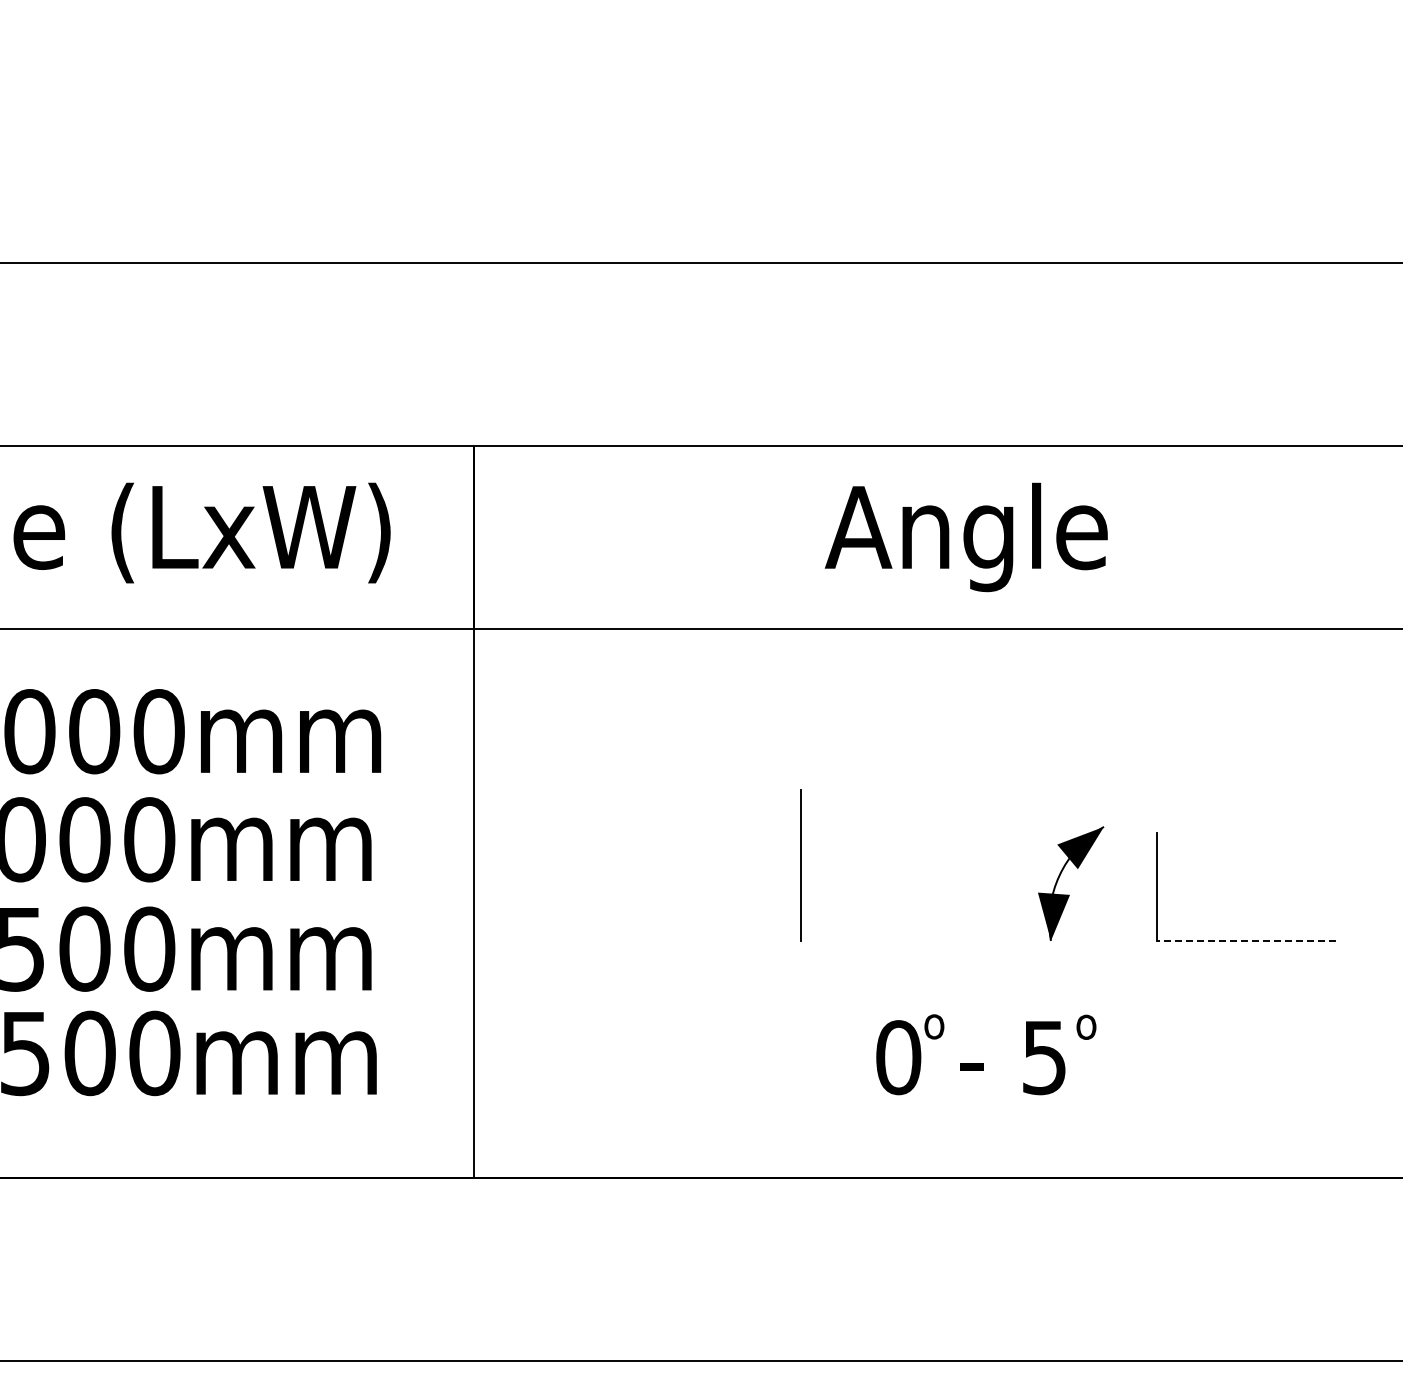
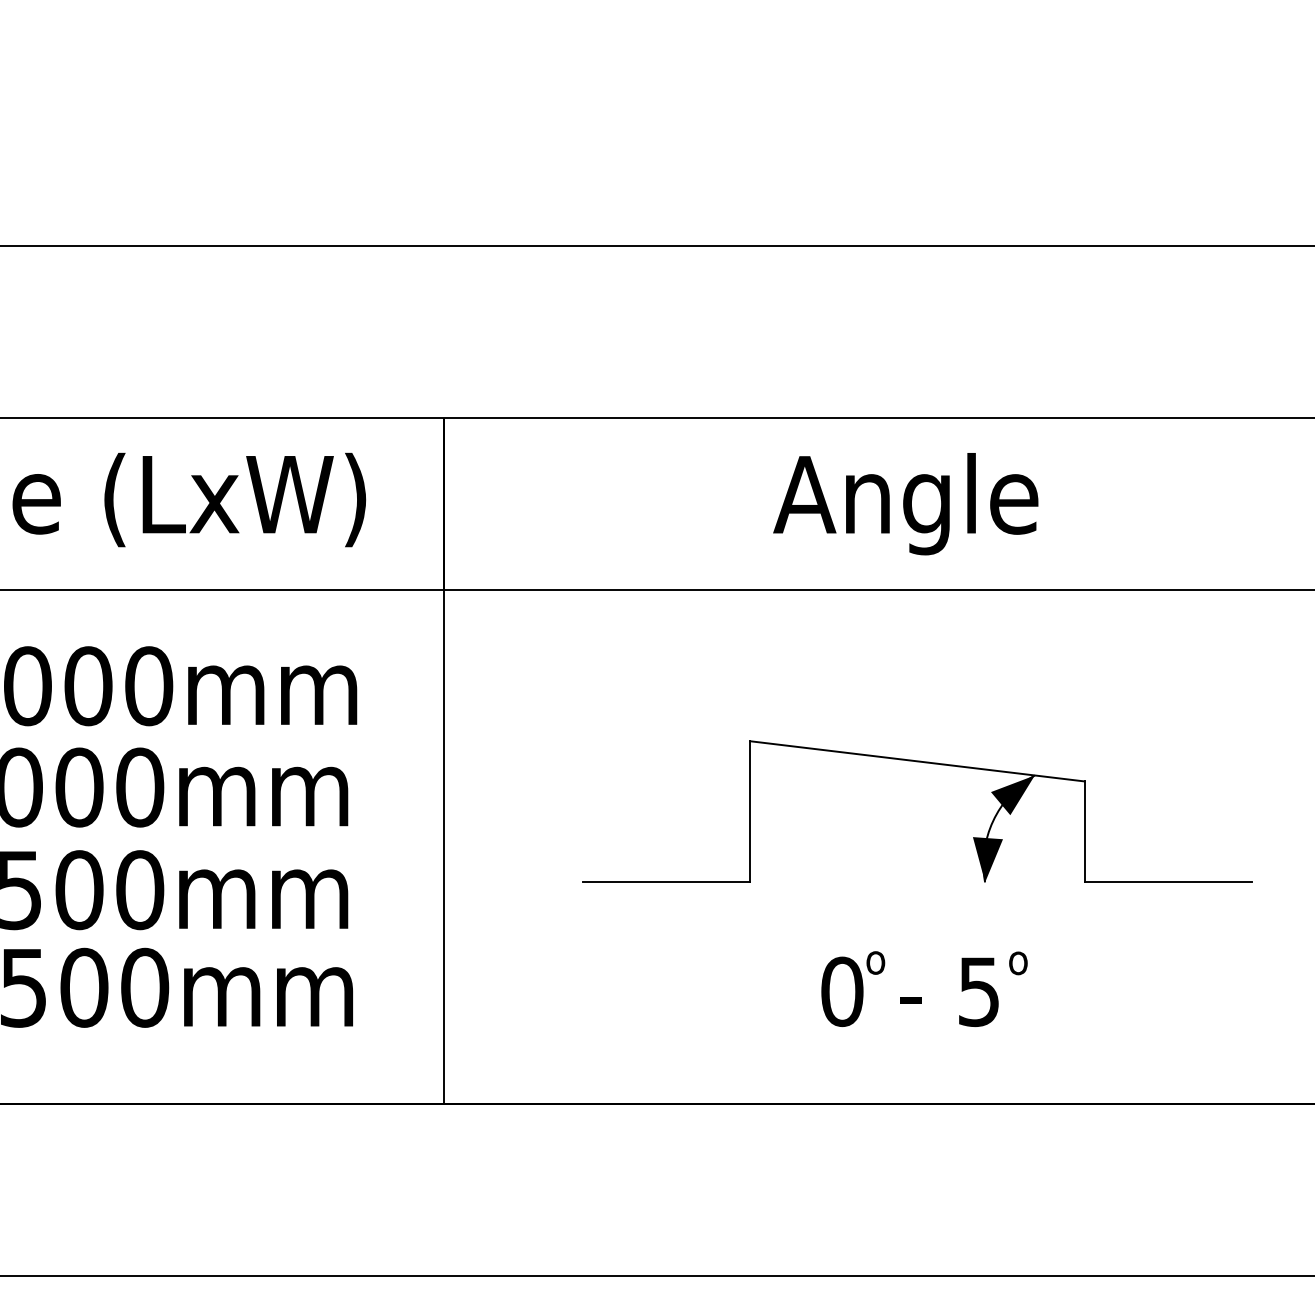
line: (978, 811) -> (917, 761), added
line: (711, 940) -> (666, 882), added
line: (1245, 940) -> (1167, 882), dashed -> solid

